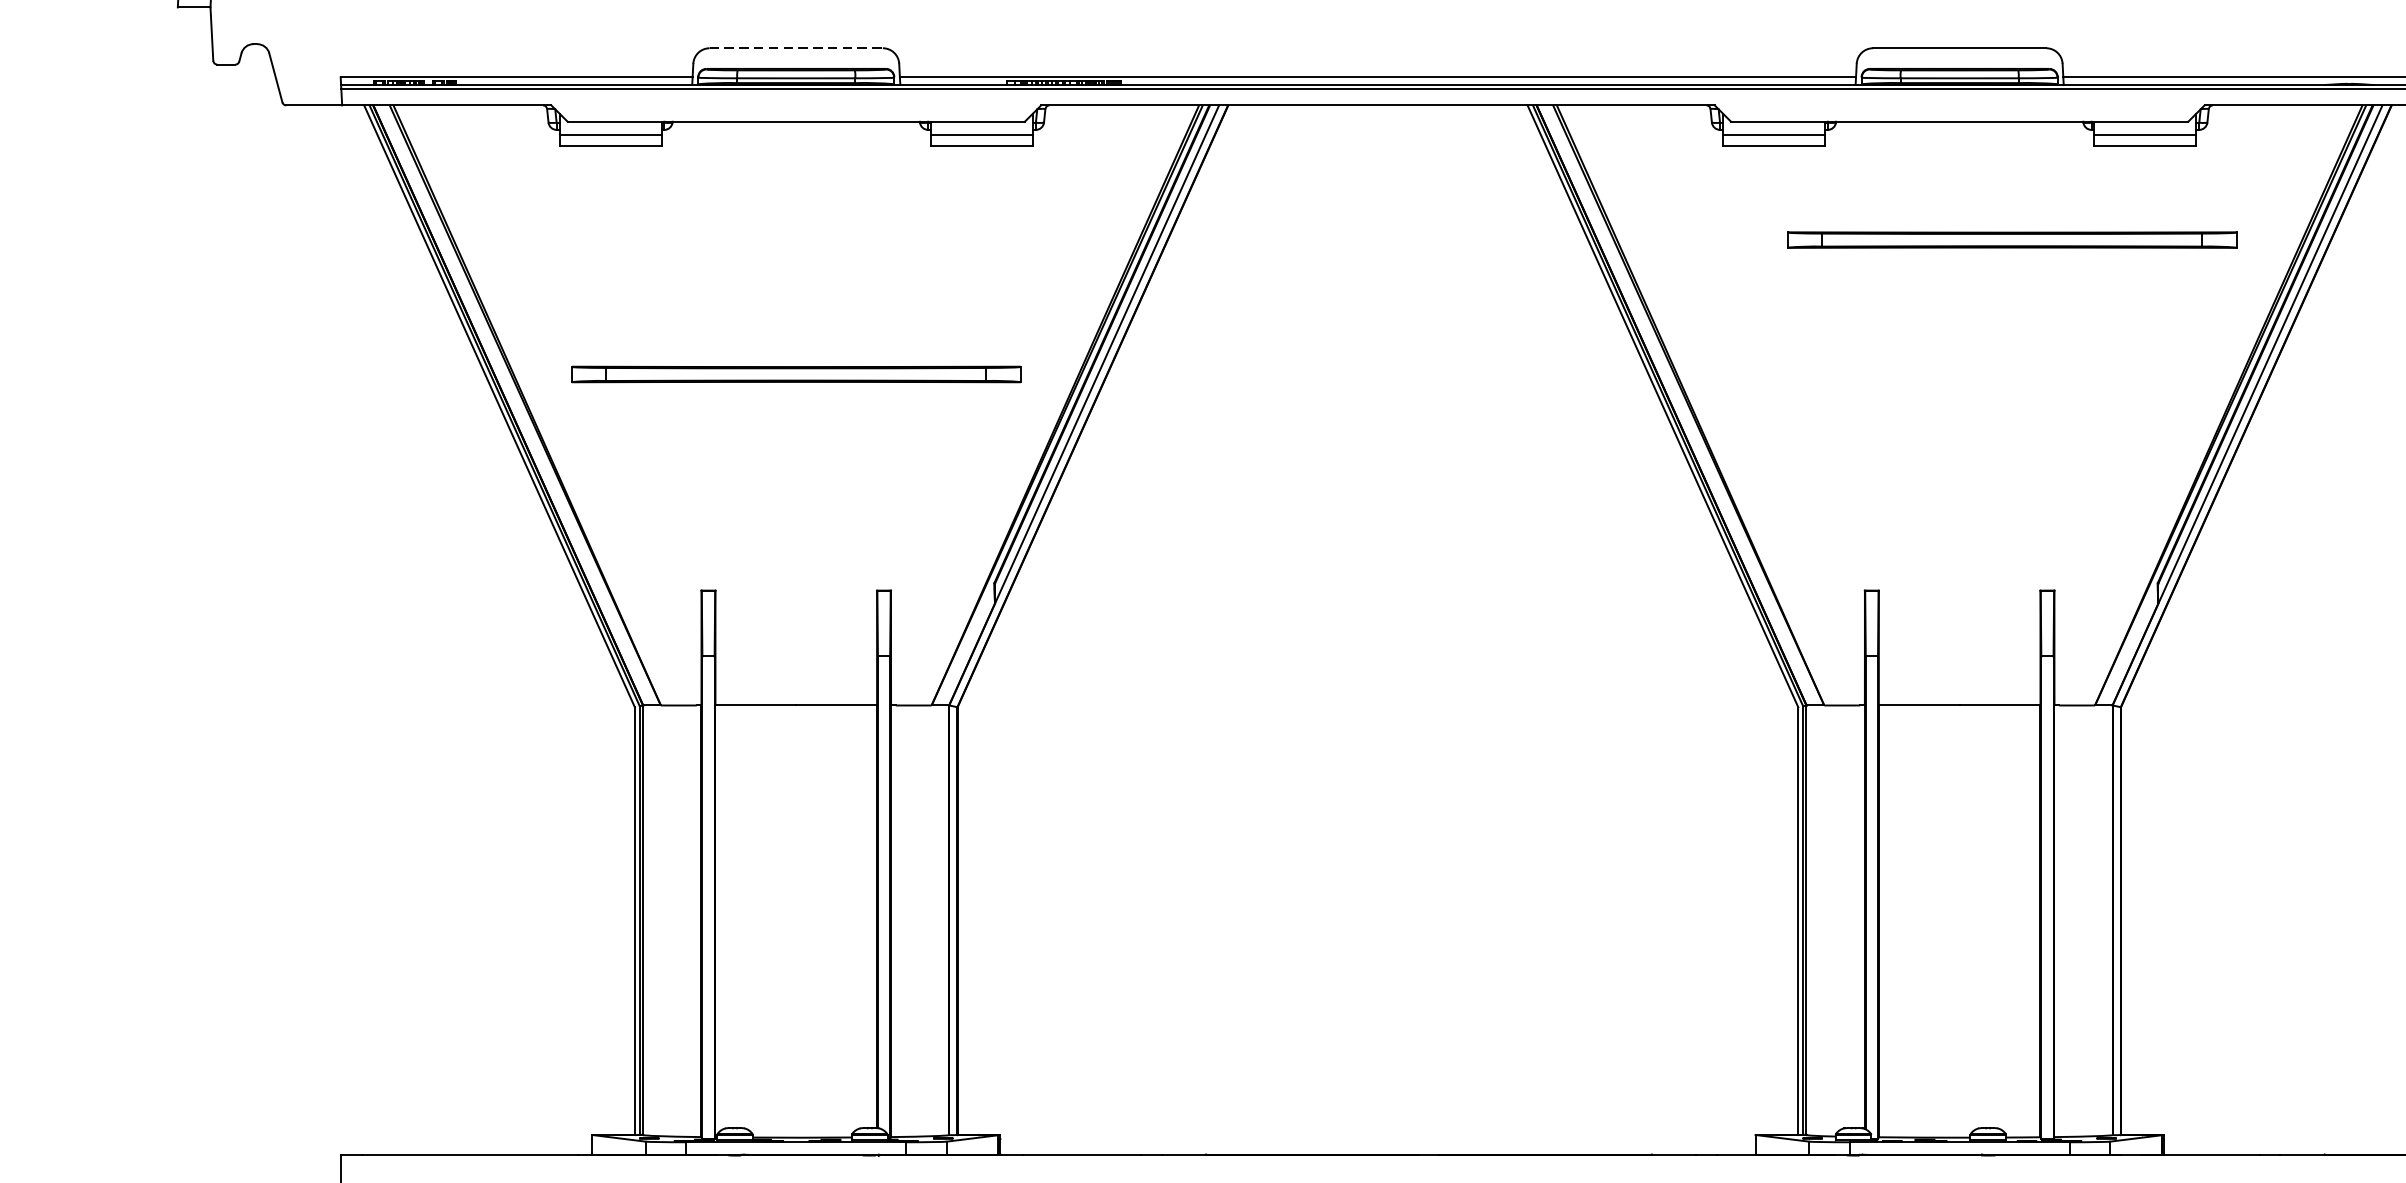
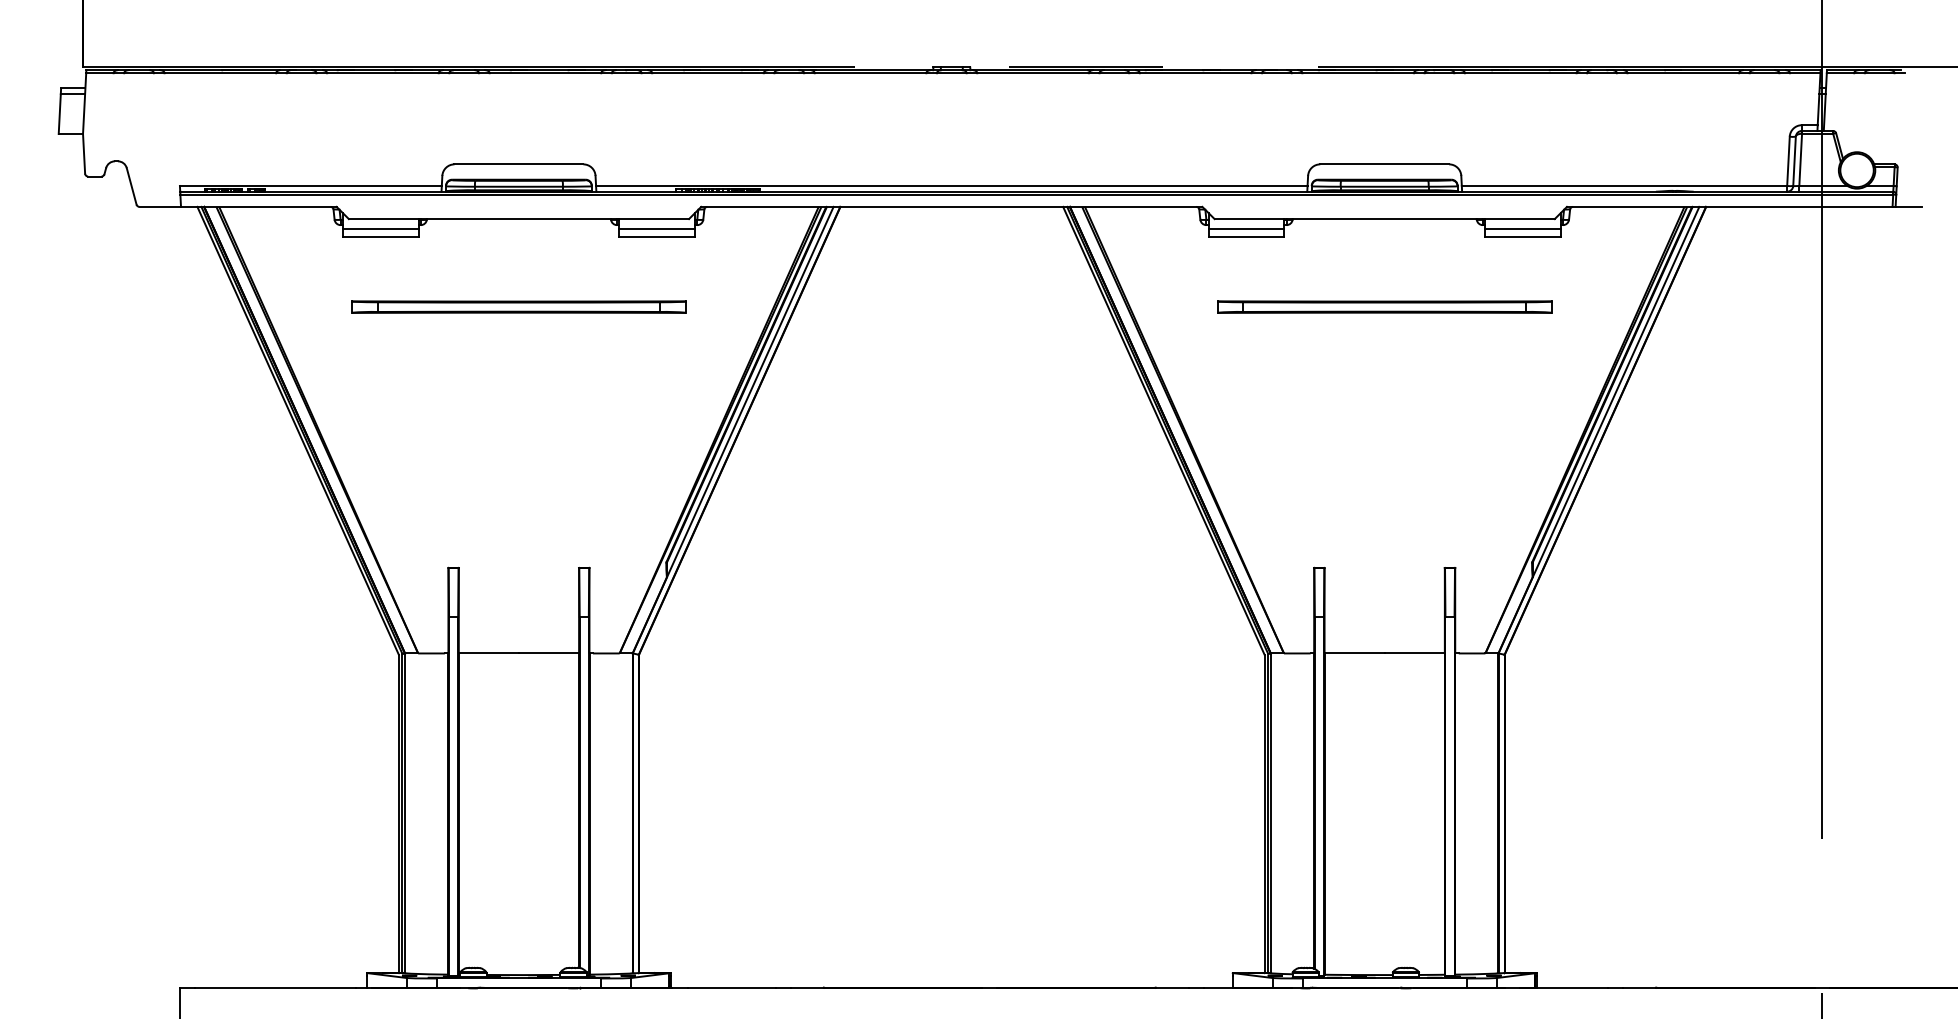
line: (797, 48) -> (519, 164), dashed -> solid
part: (2011, 239) -> (1384, 306), moved
part: (795, 373) -> (518, 306), moved

